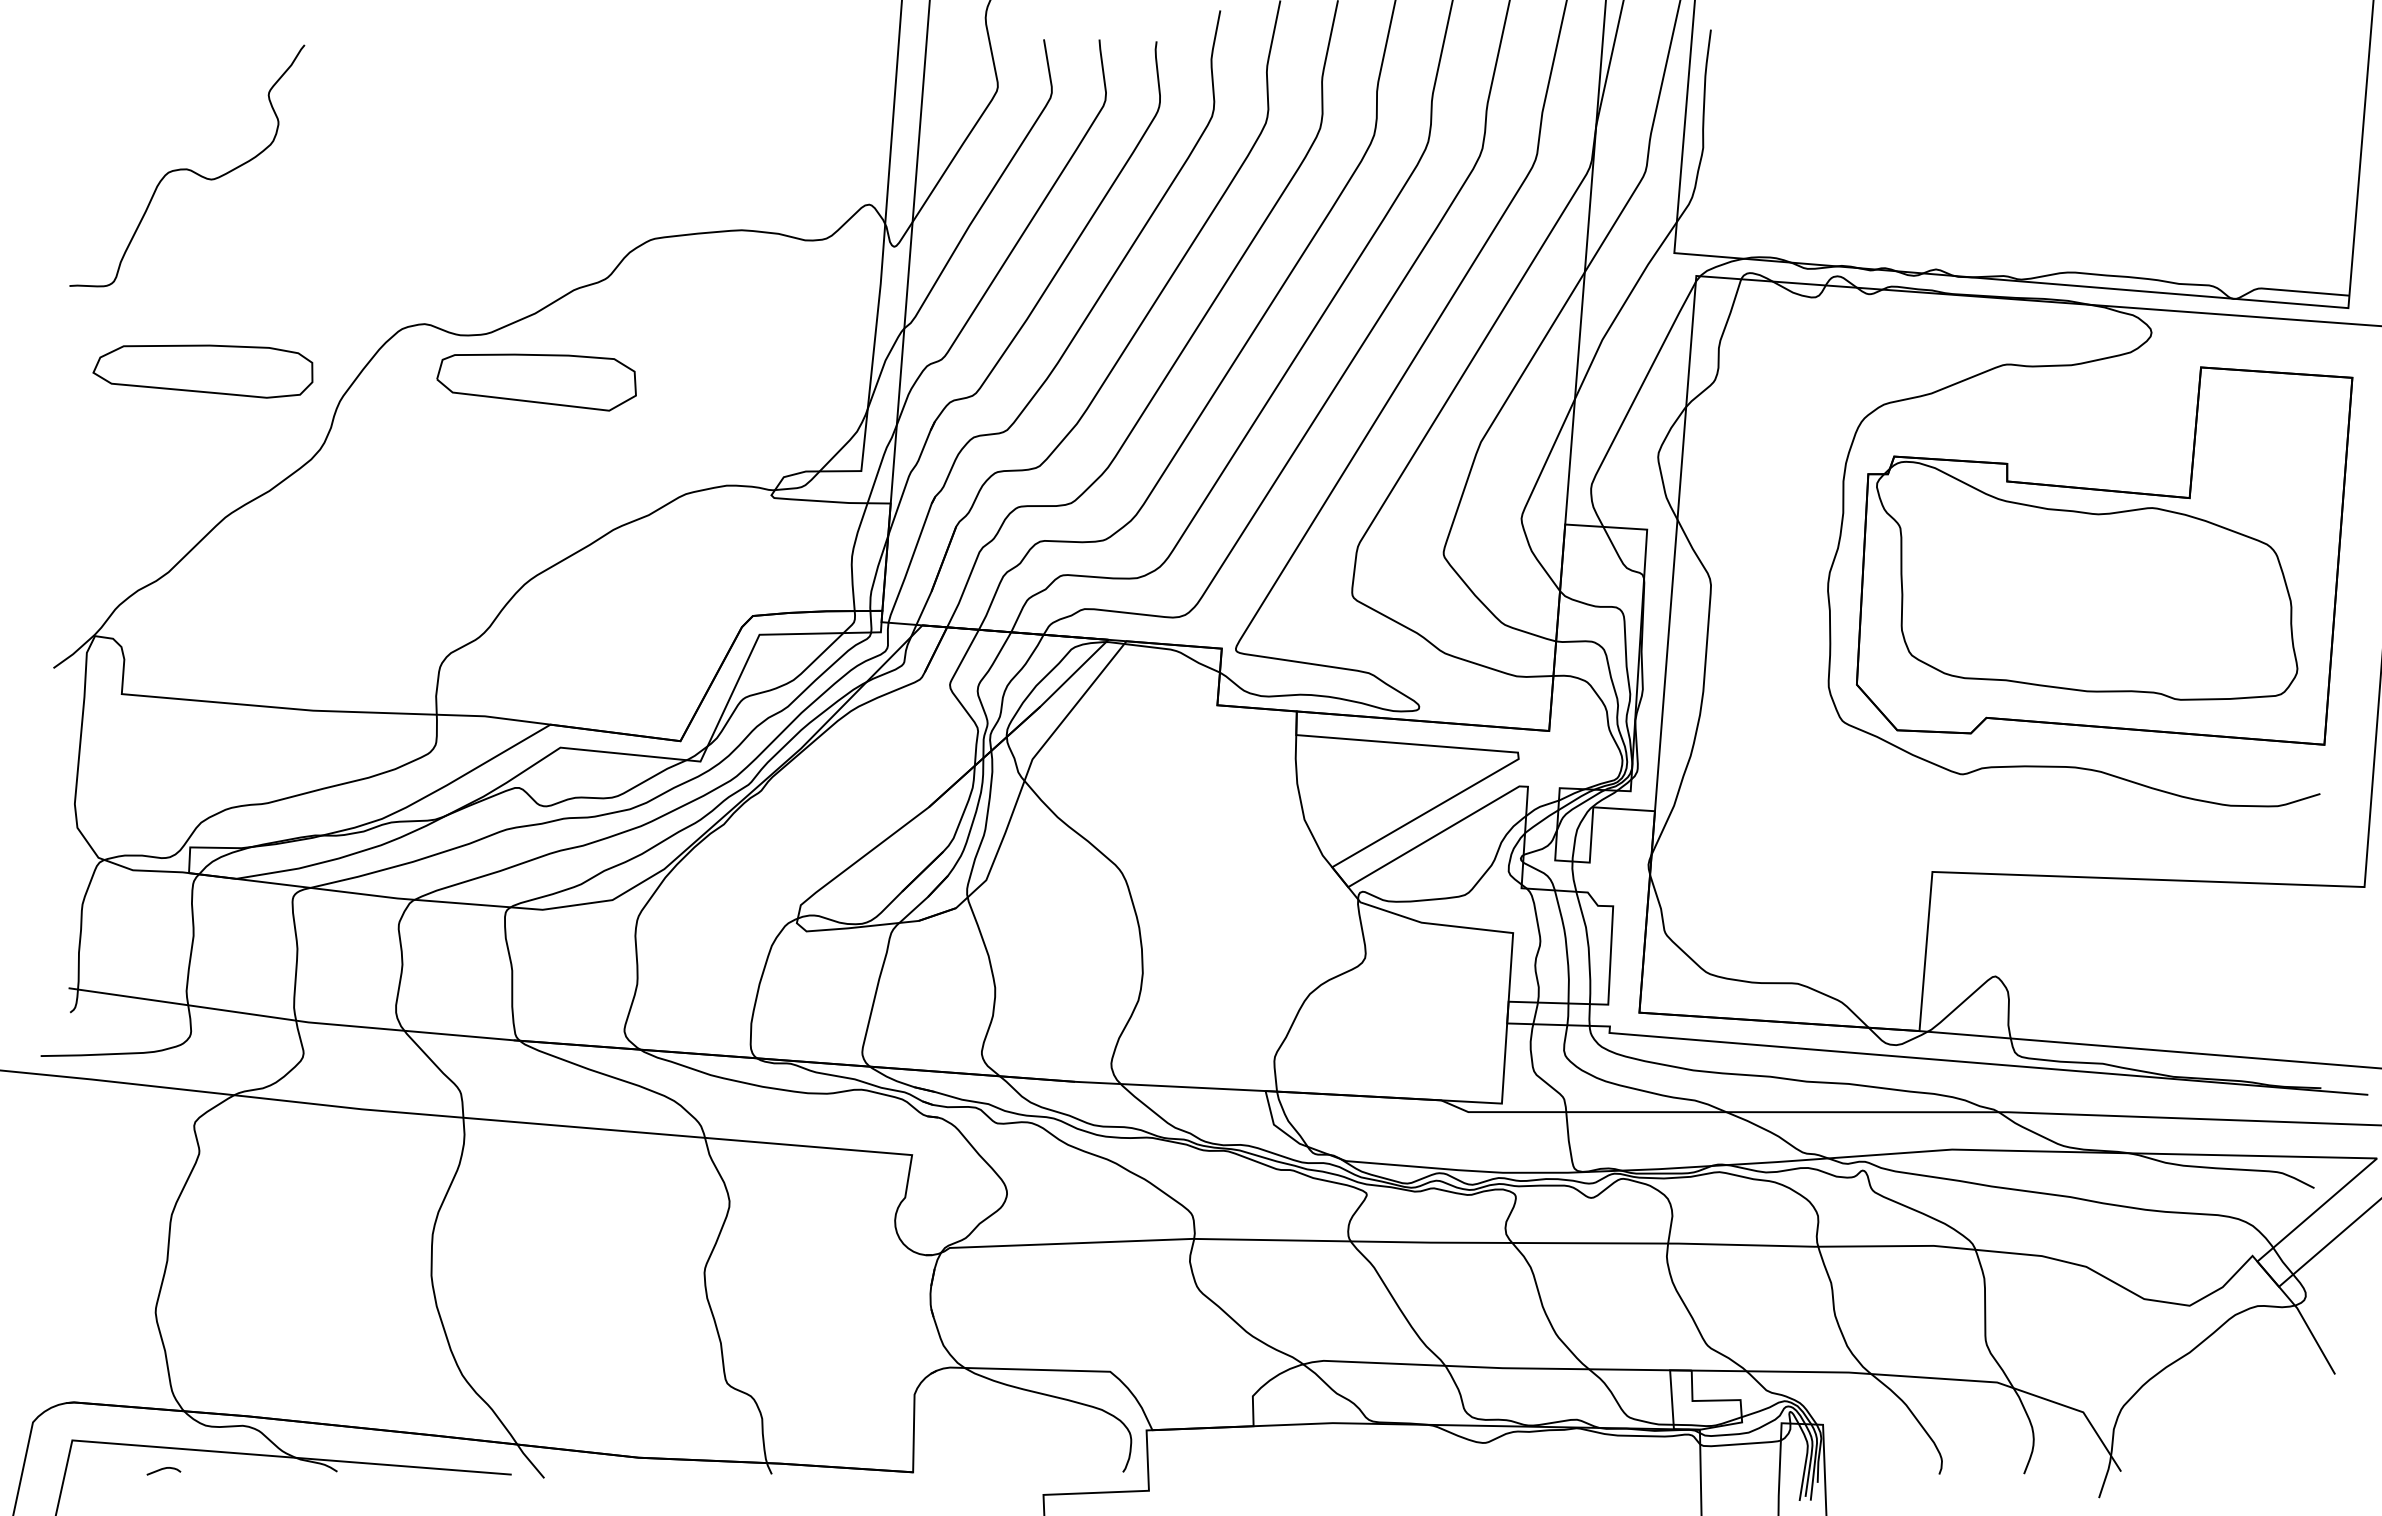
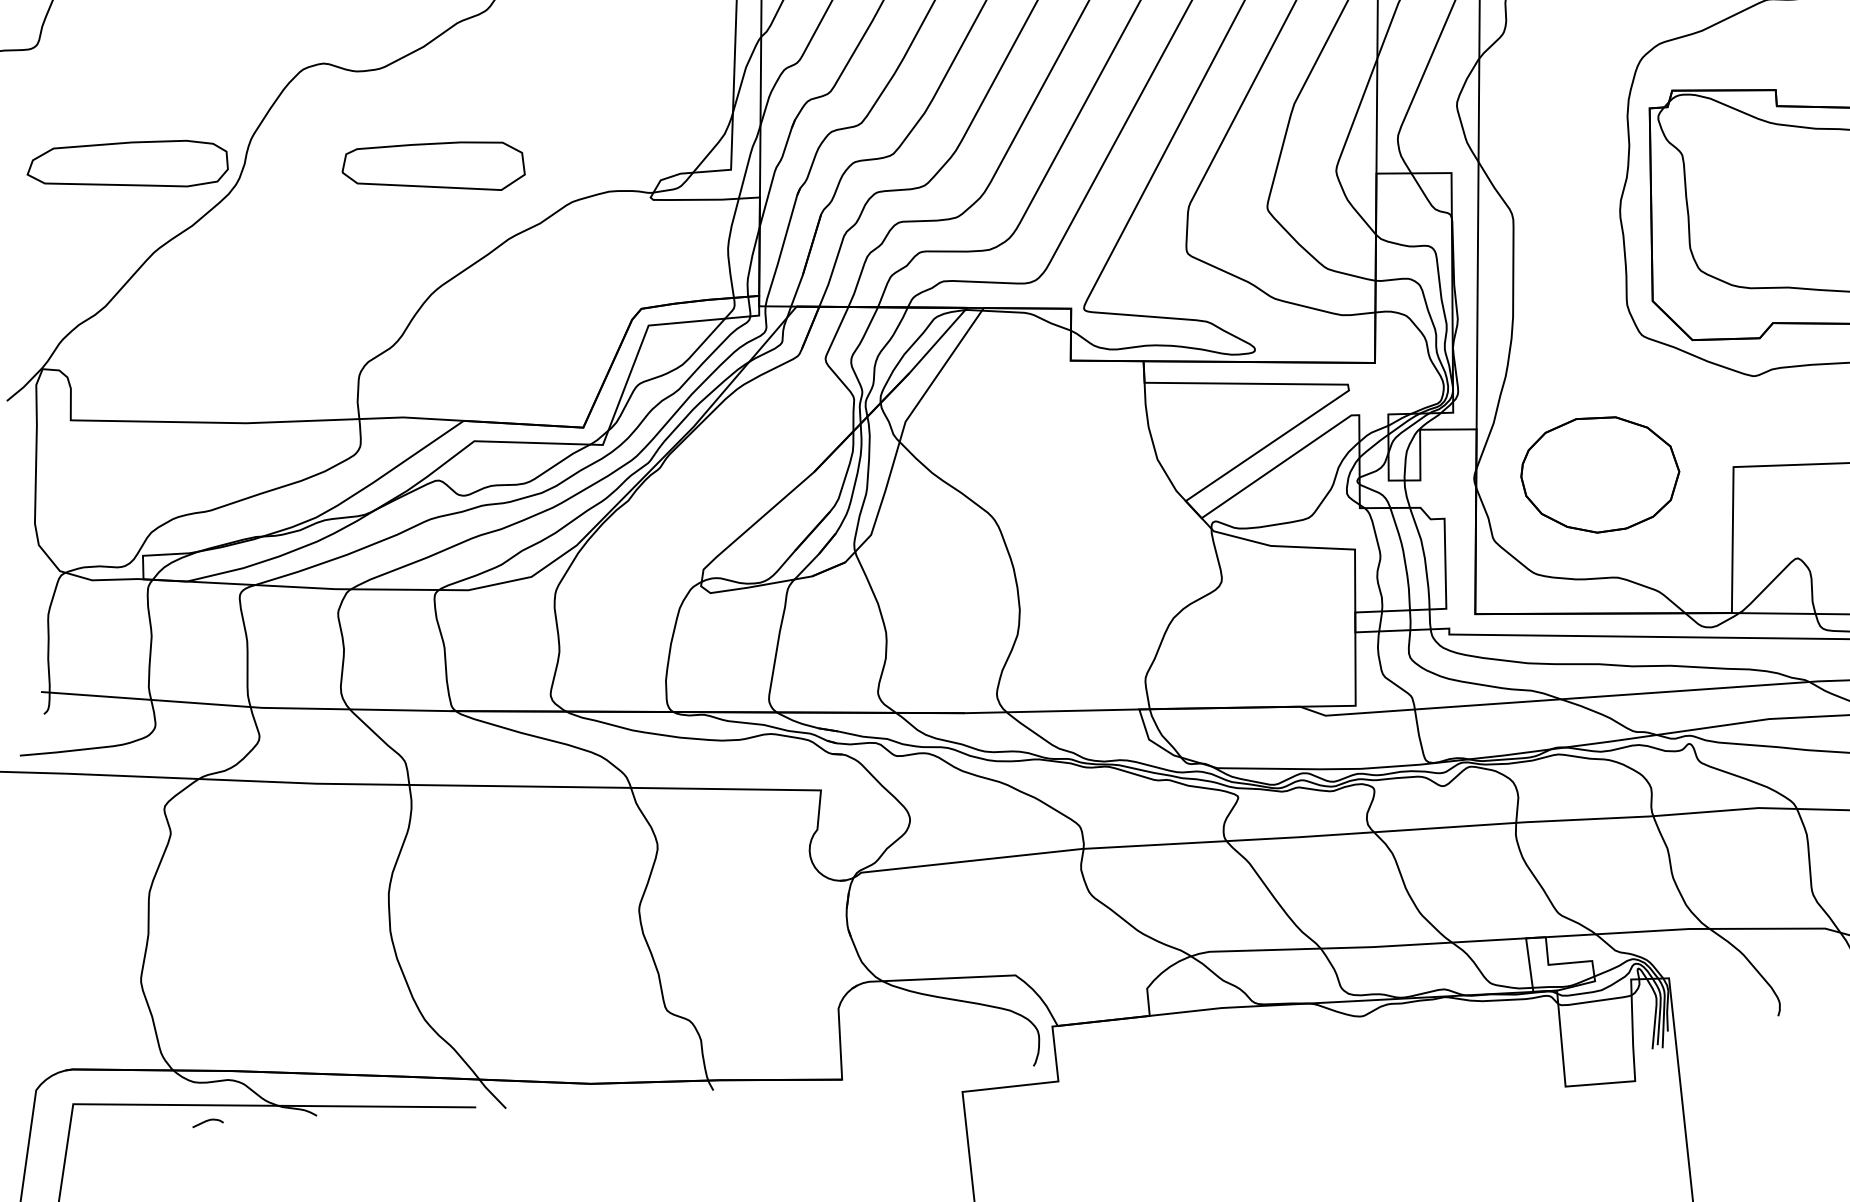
part: (202, 371) -> (126, 166), moved
part: (536, 382) -> (433, 168), moved
part: (1786, 870) -> (1600, 475), added
curve: (163, 1469) -> (207, 1121), moved

